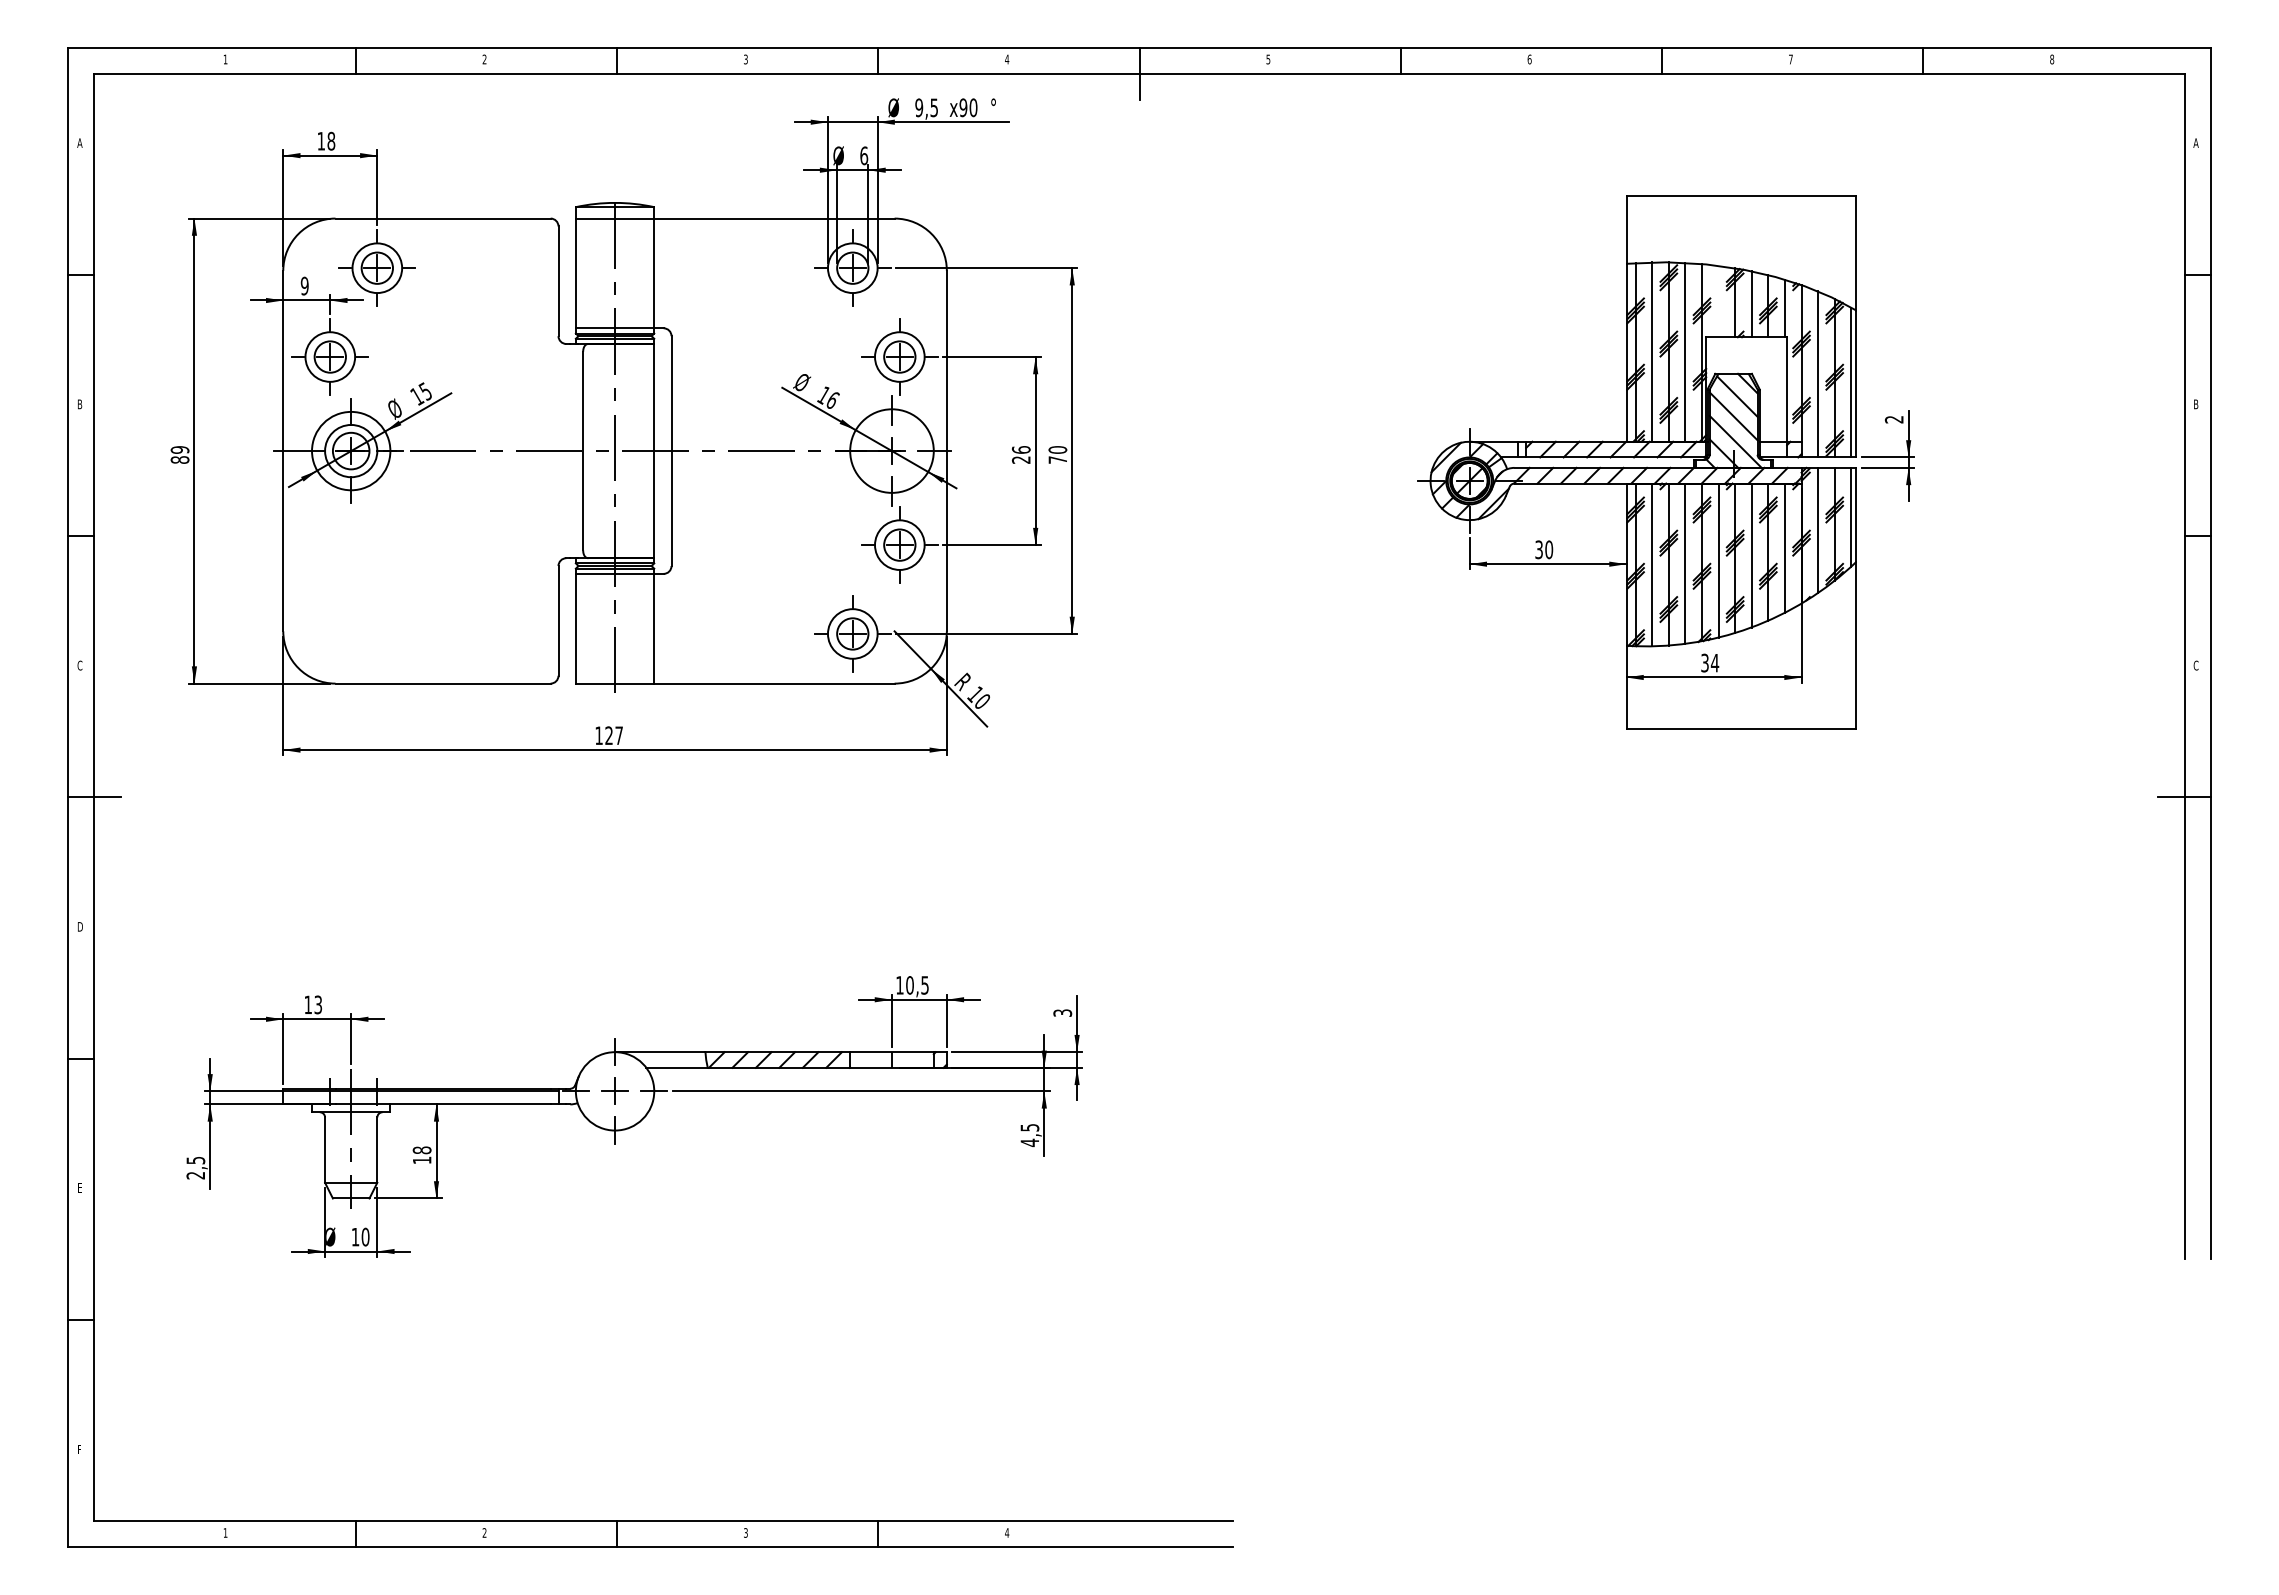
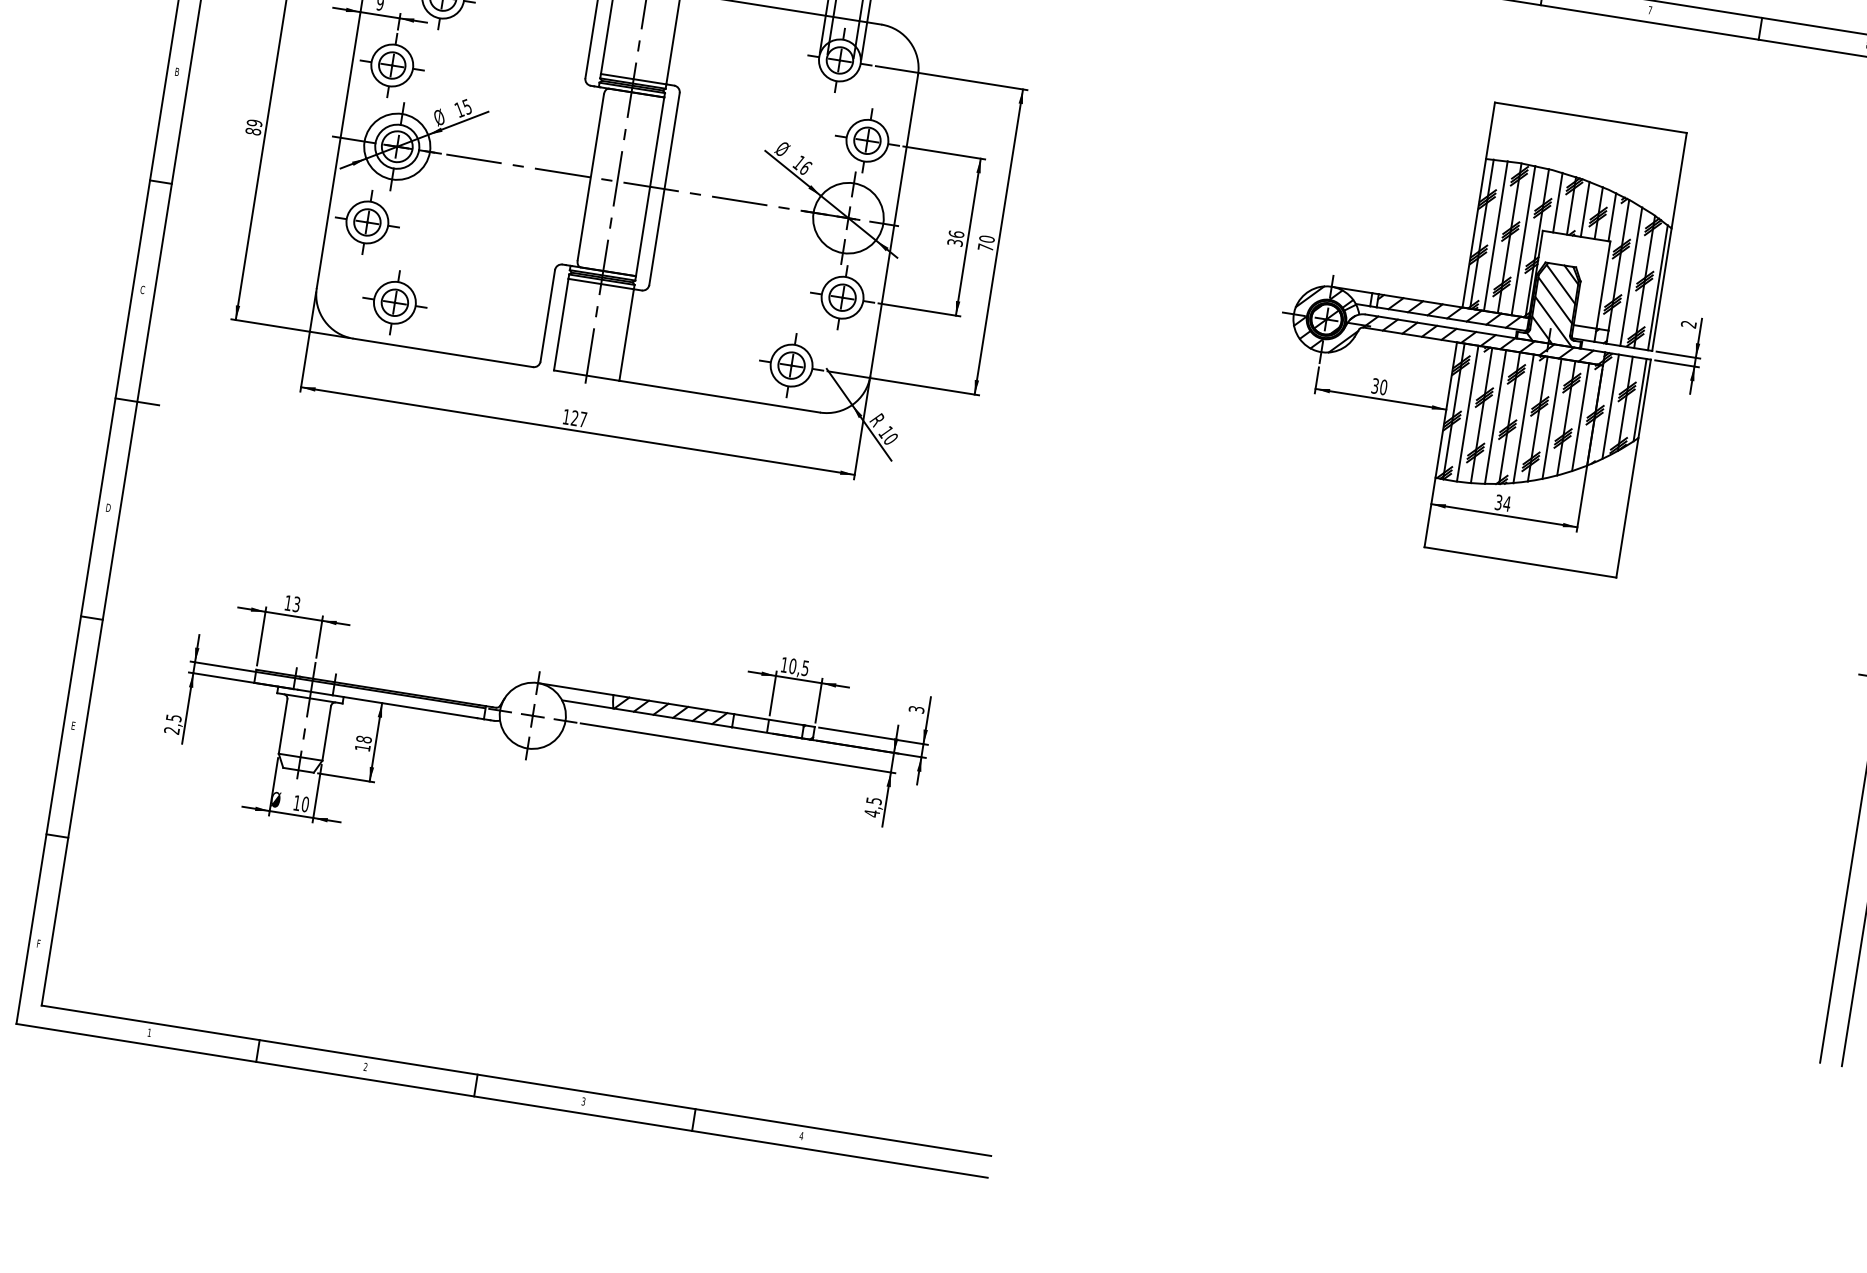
line: (1718, 301) -> (1557, 202), added
text: (1021, 459) -> (955, 242), 26 -> 36
part: (329, 544) -> (366, 221), added
part: (376, 633) -> (394, 302), added

